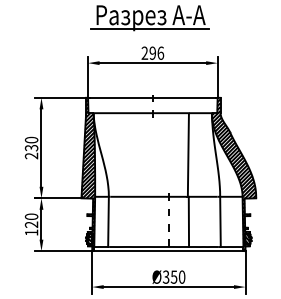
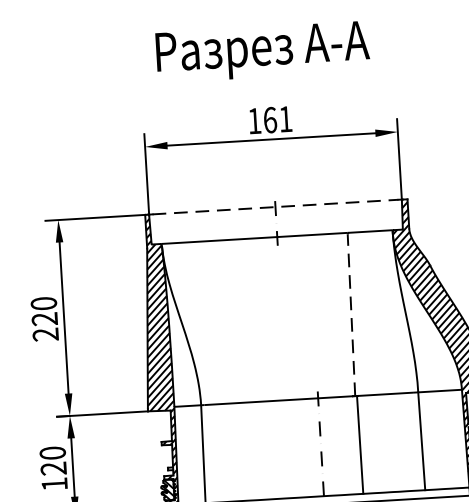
line: (149, 29) -> (261, 74), removed
text: (152, 52) -> (269, 118), 296 -> 161
line: (153, 97) -> (276, 206), solid -> dashed
text: (31, 147) -> (44, 318), 230 -> 220
line: (188, 154) -> (351, 313), solid -> dashed

